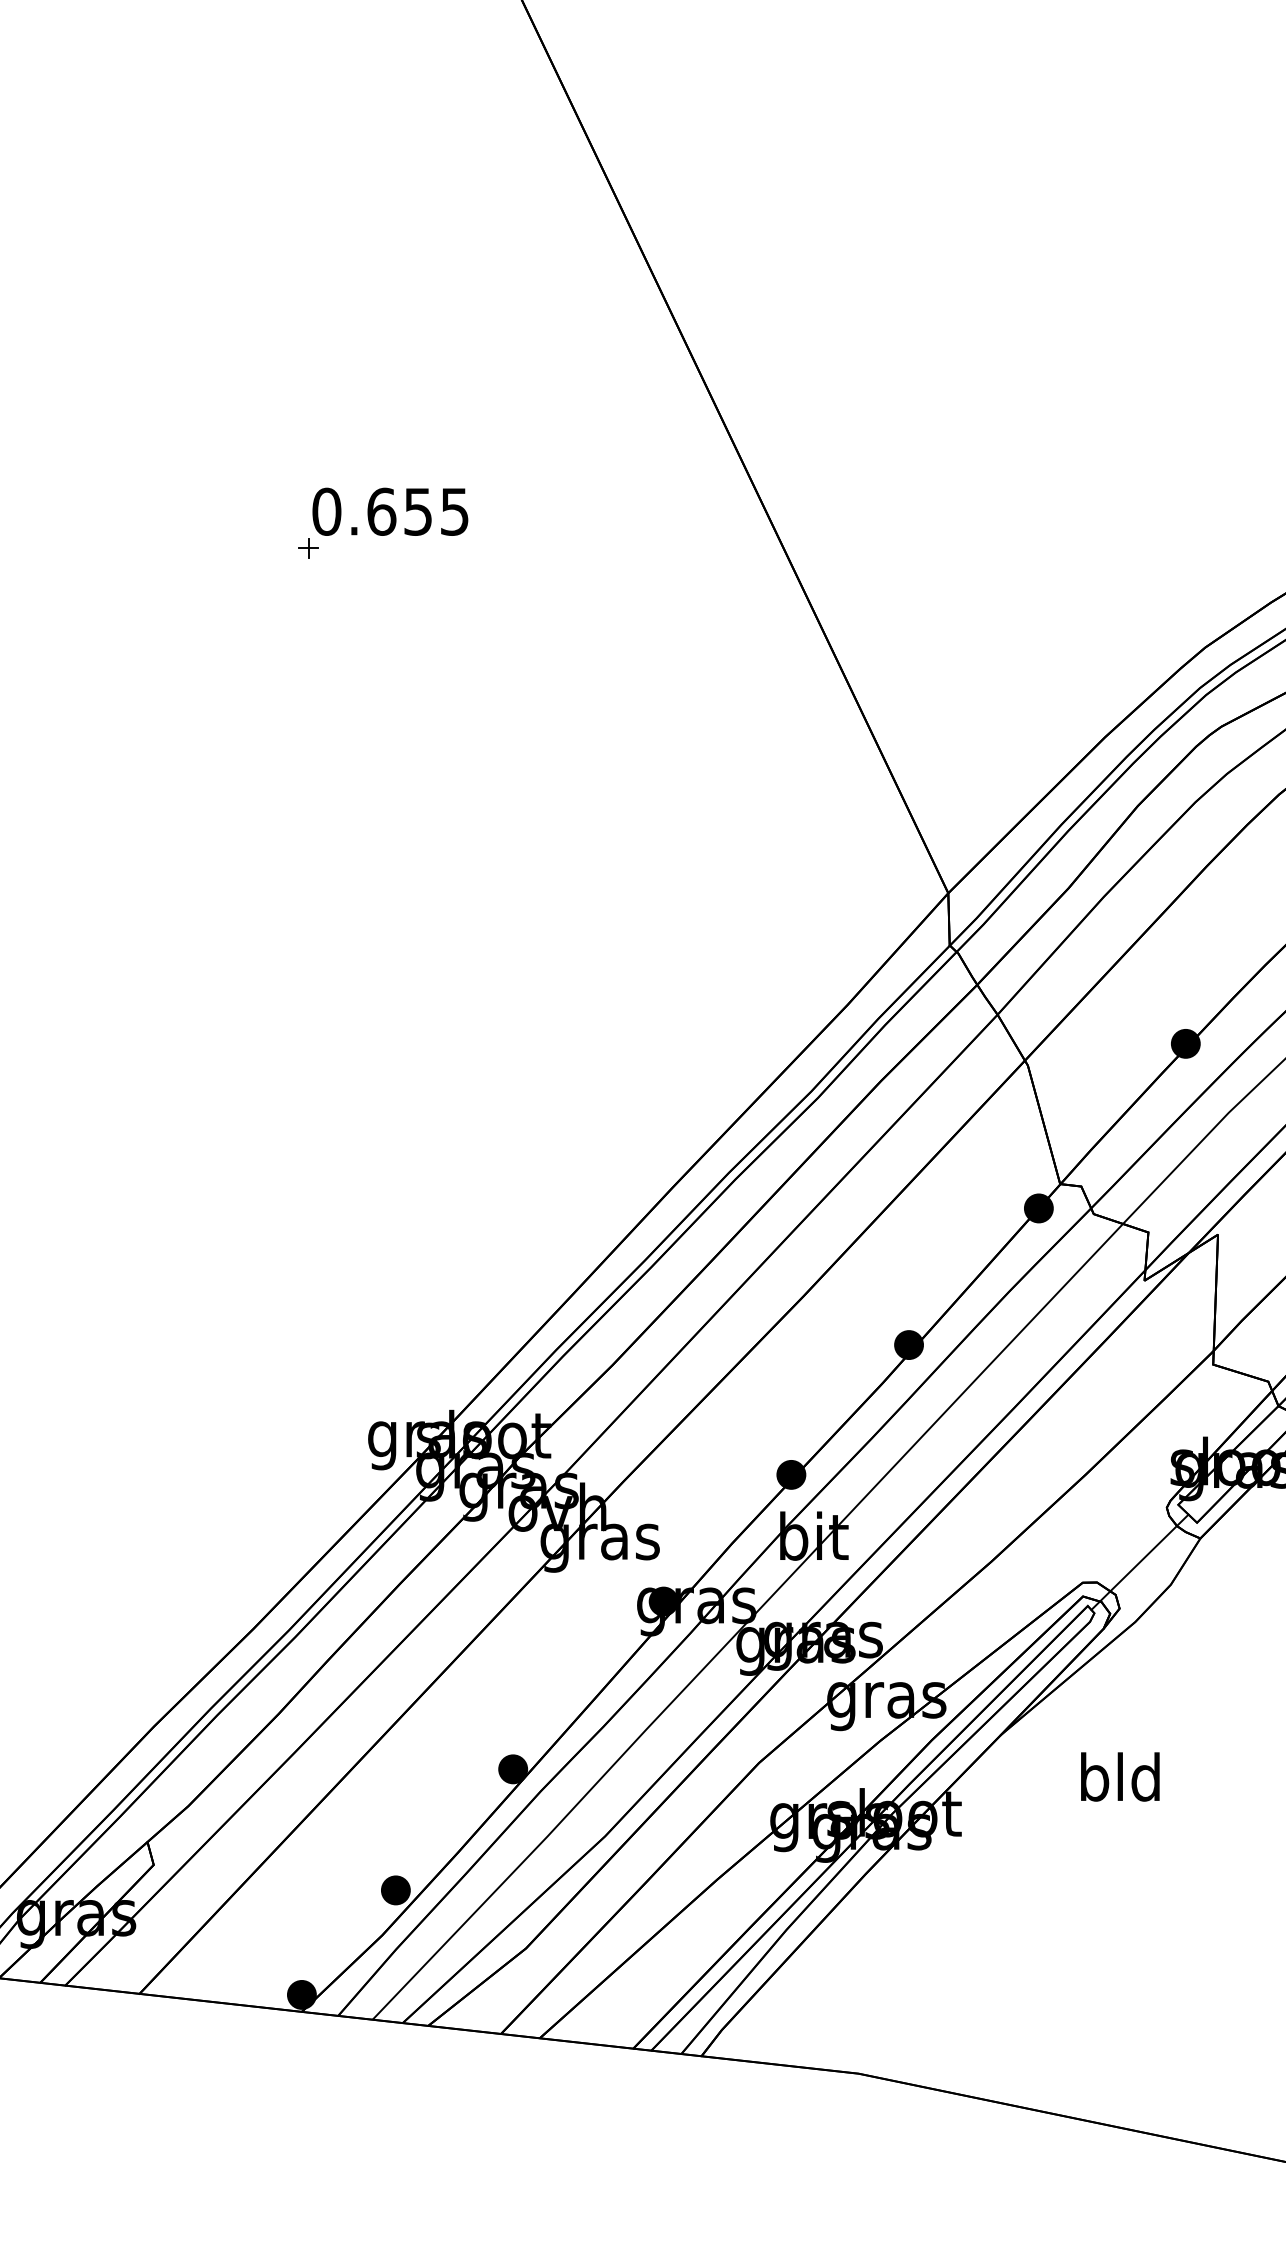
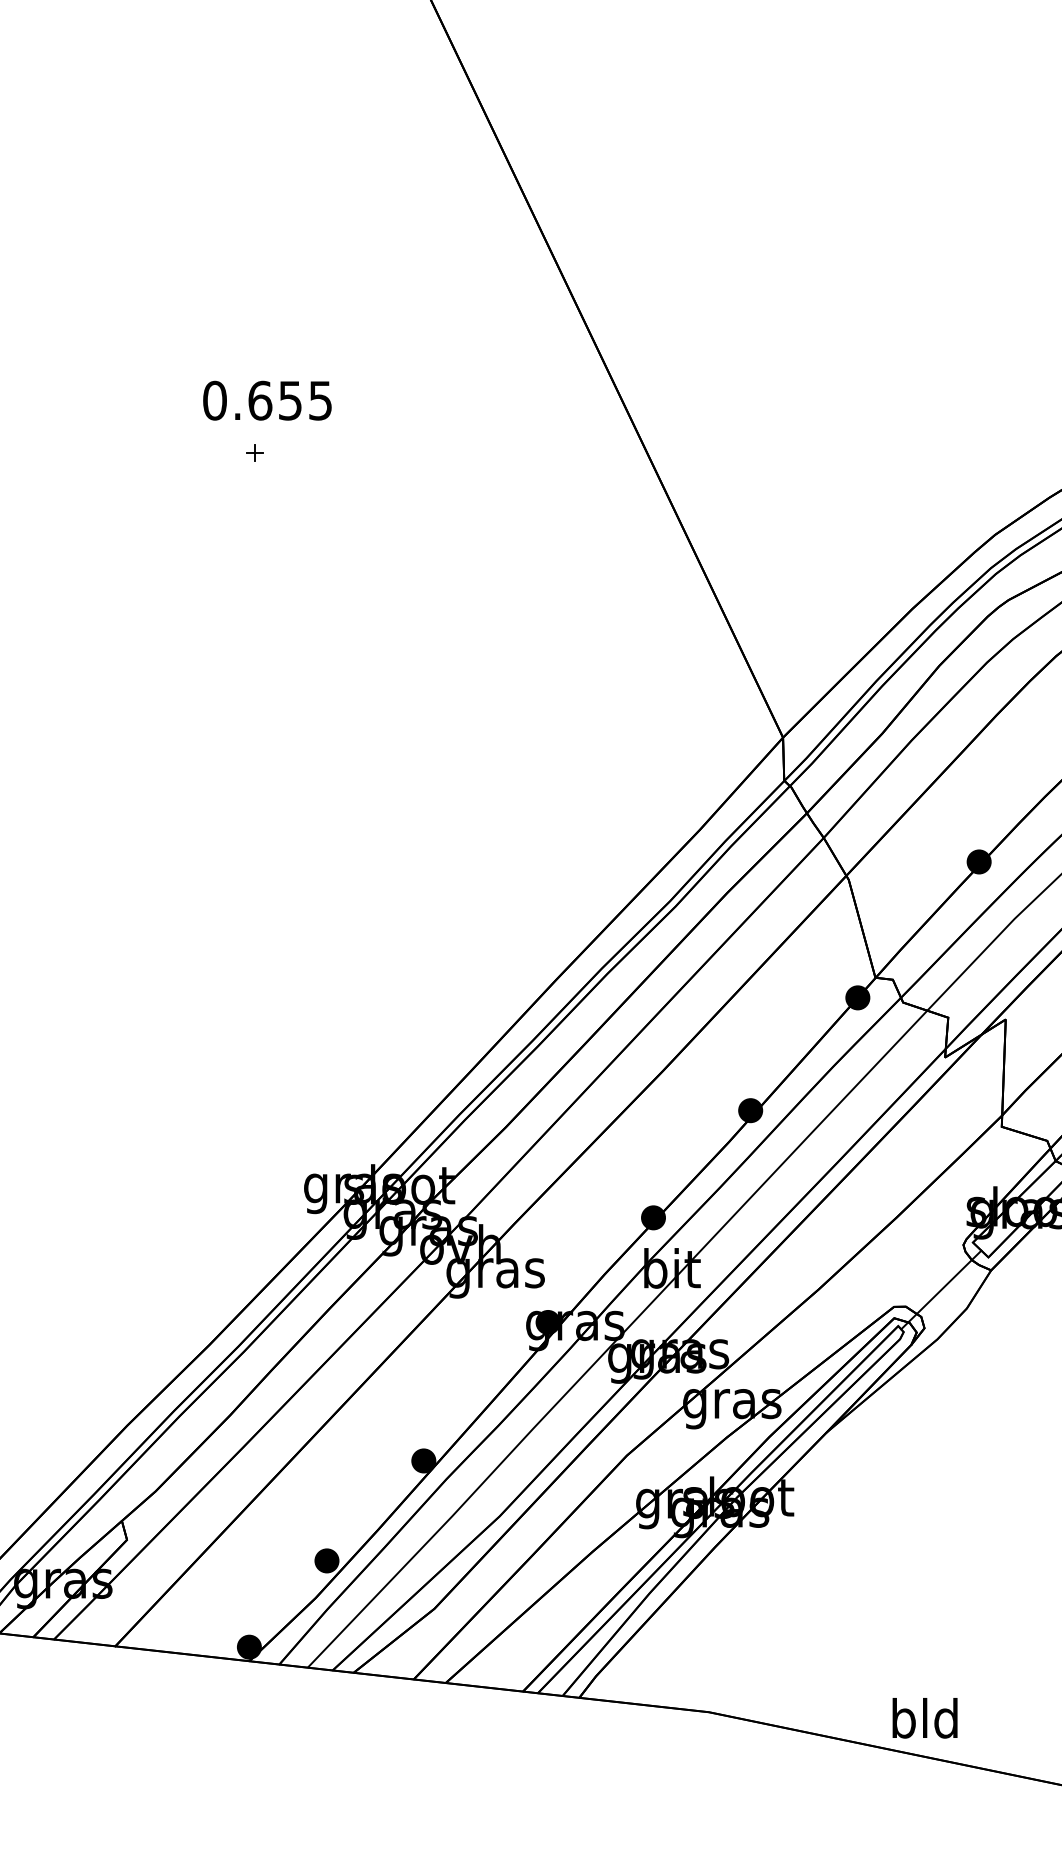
text: (390, 511) -> (267, 400), moved
text: (1119, 1777) -> (924, 1718), moved

